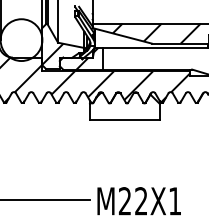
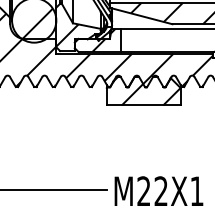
hatch: (24, 42) -> (37, 23), added
hatch: (131, 110) -> (150, 95), added

